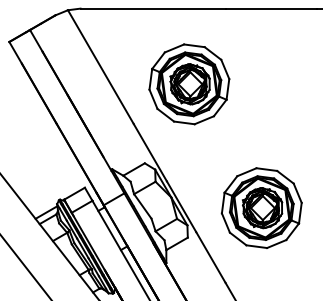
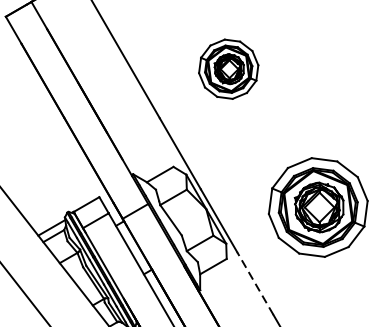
part: (189, 84) -> (228, 69), size x0.6
part: (261, 207) -> (317, 206), moved
line: (210, 257) -> (254, 283), solid -> dashed

